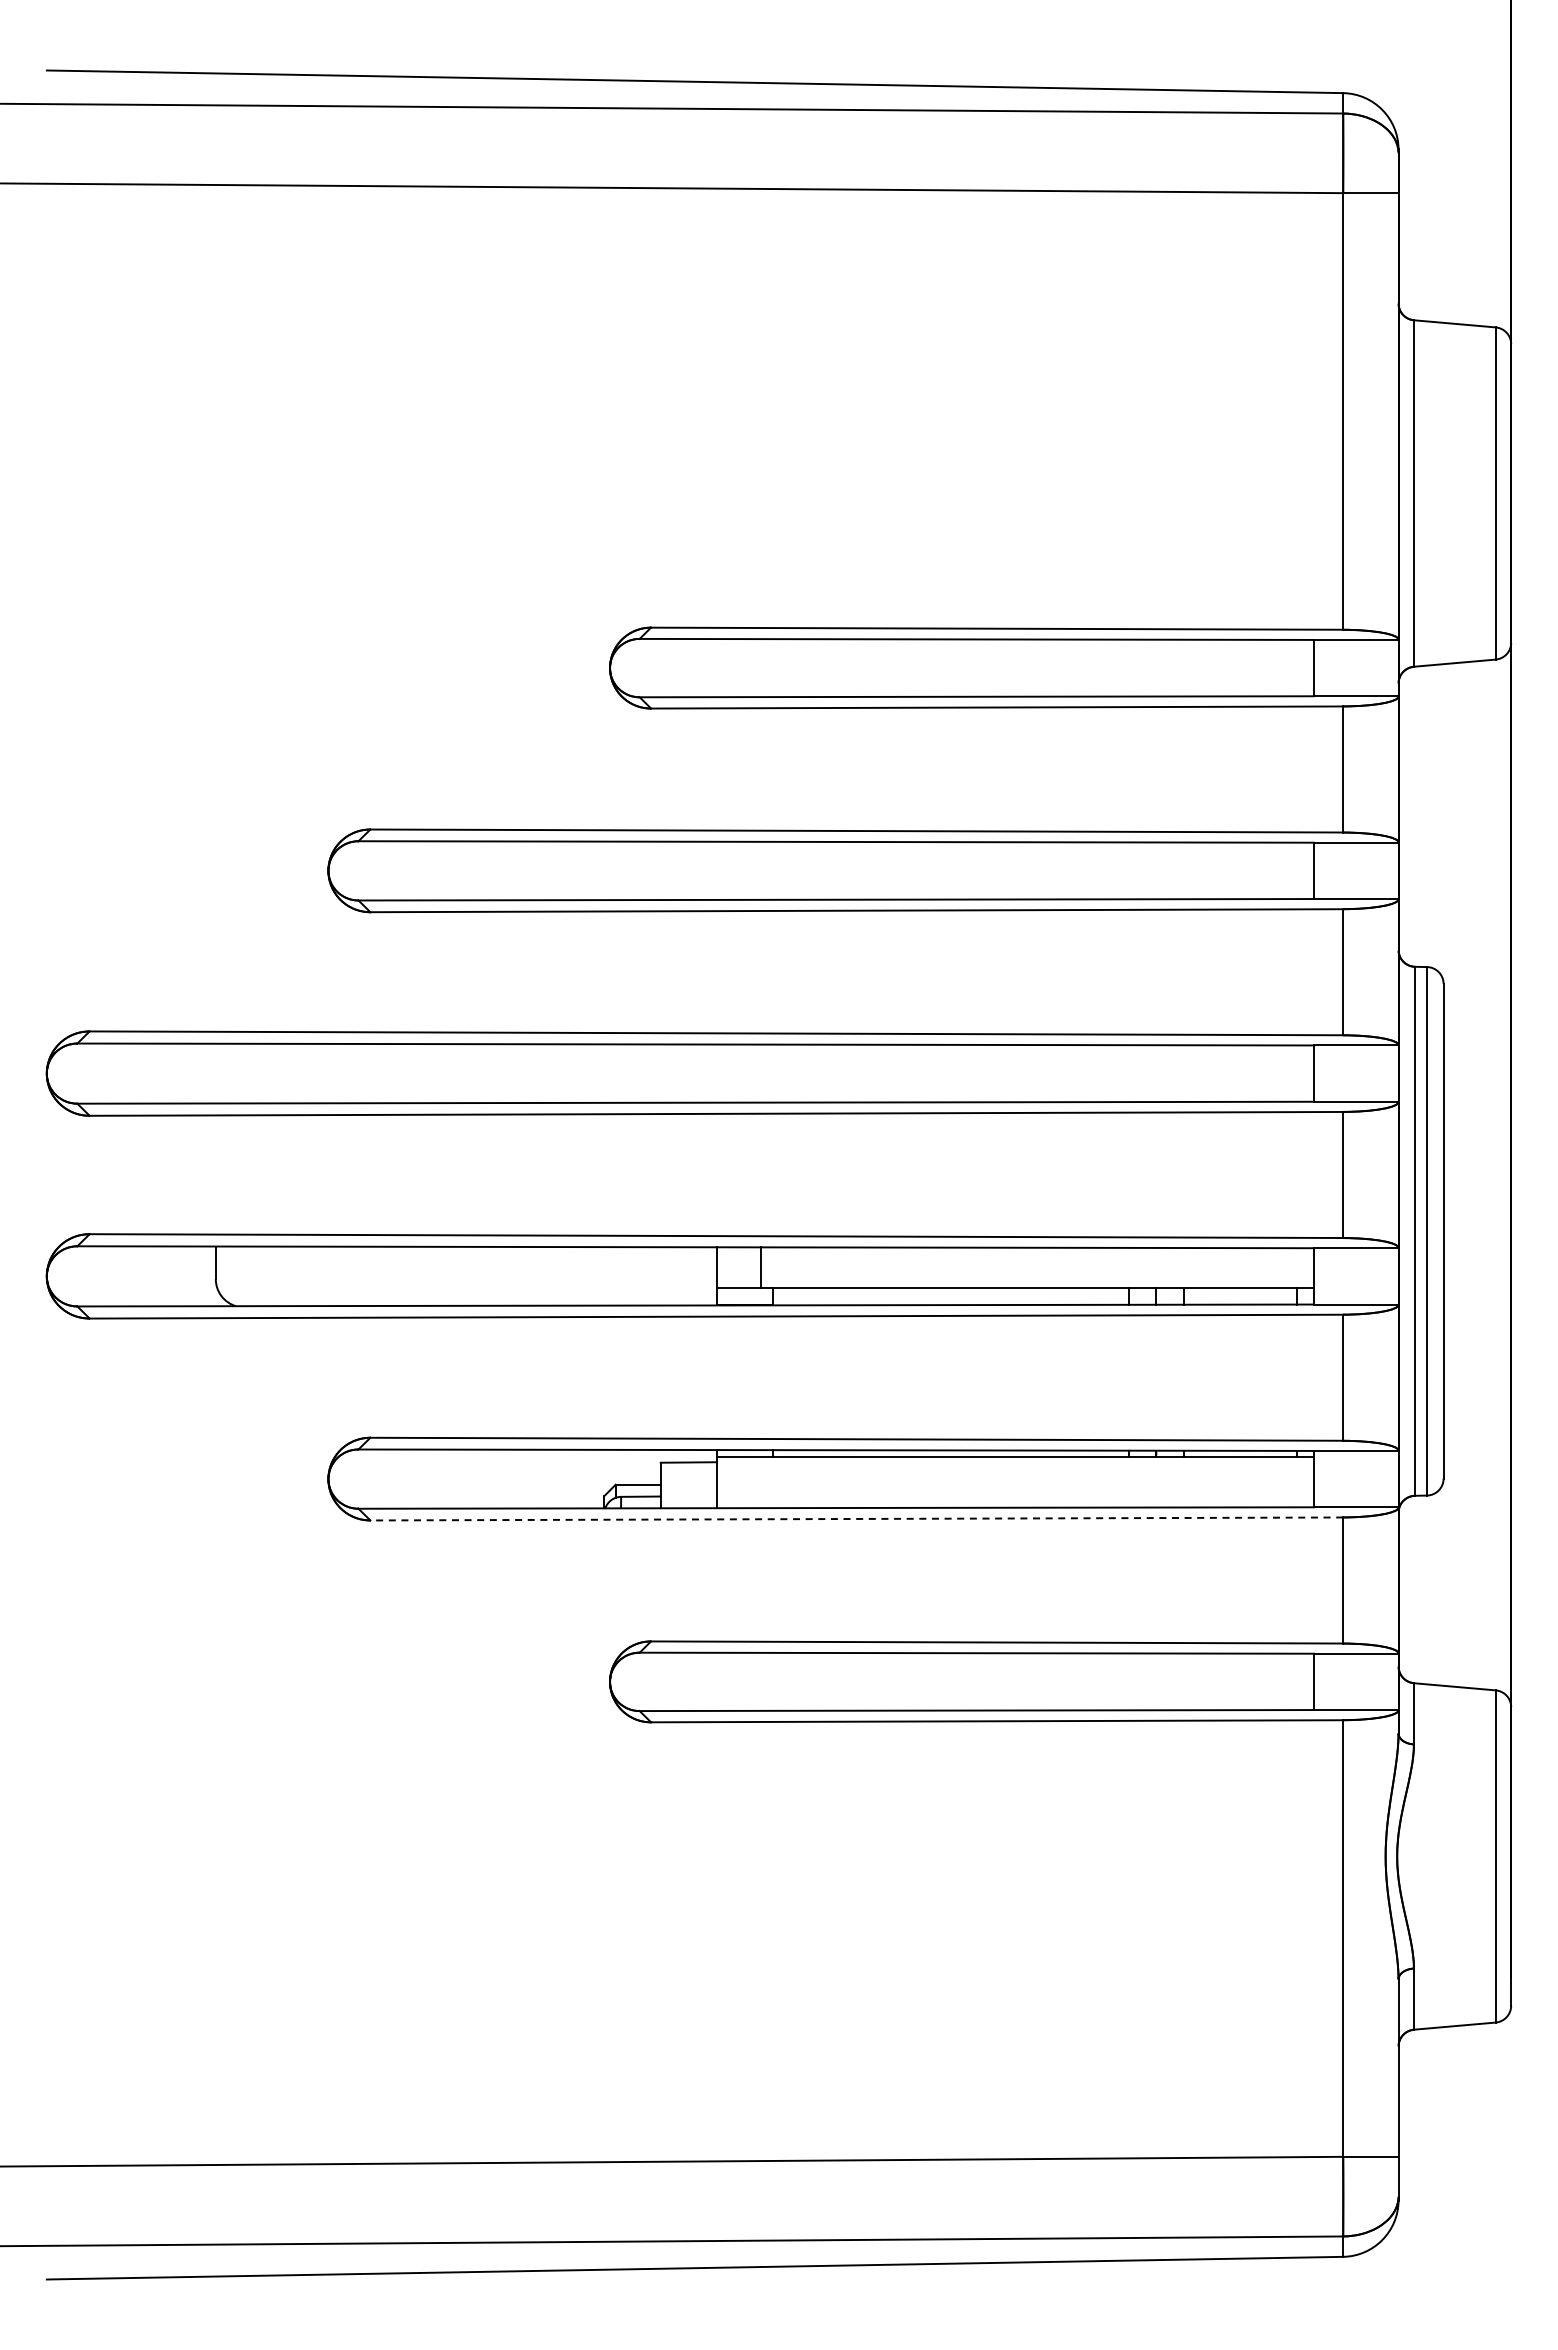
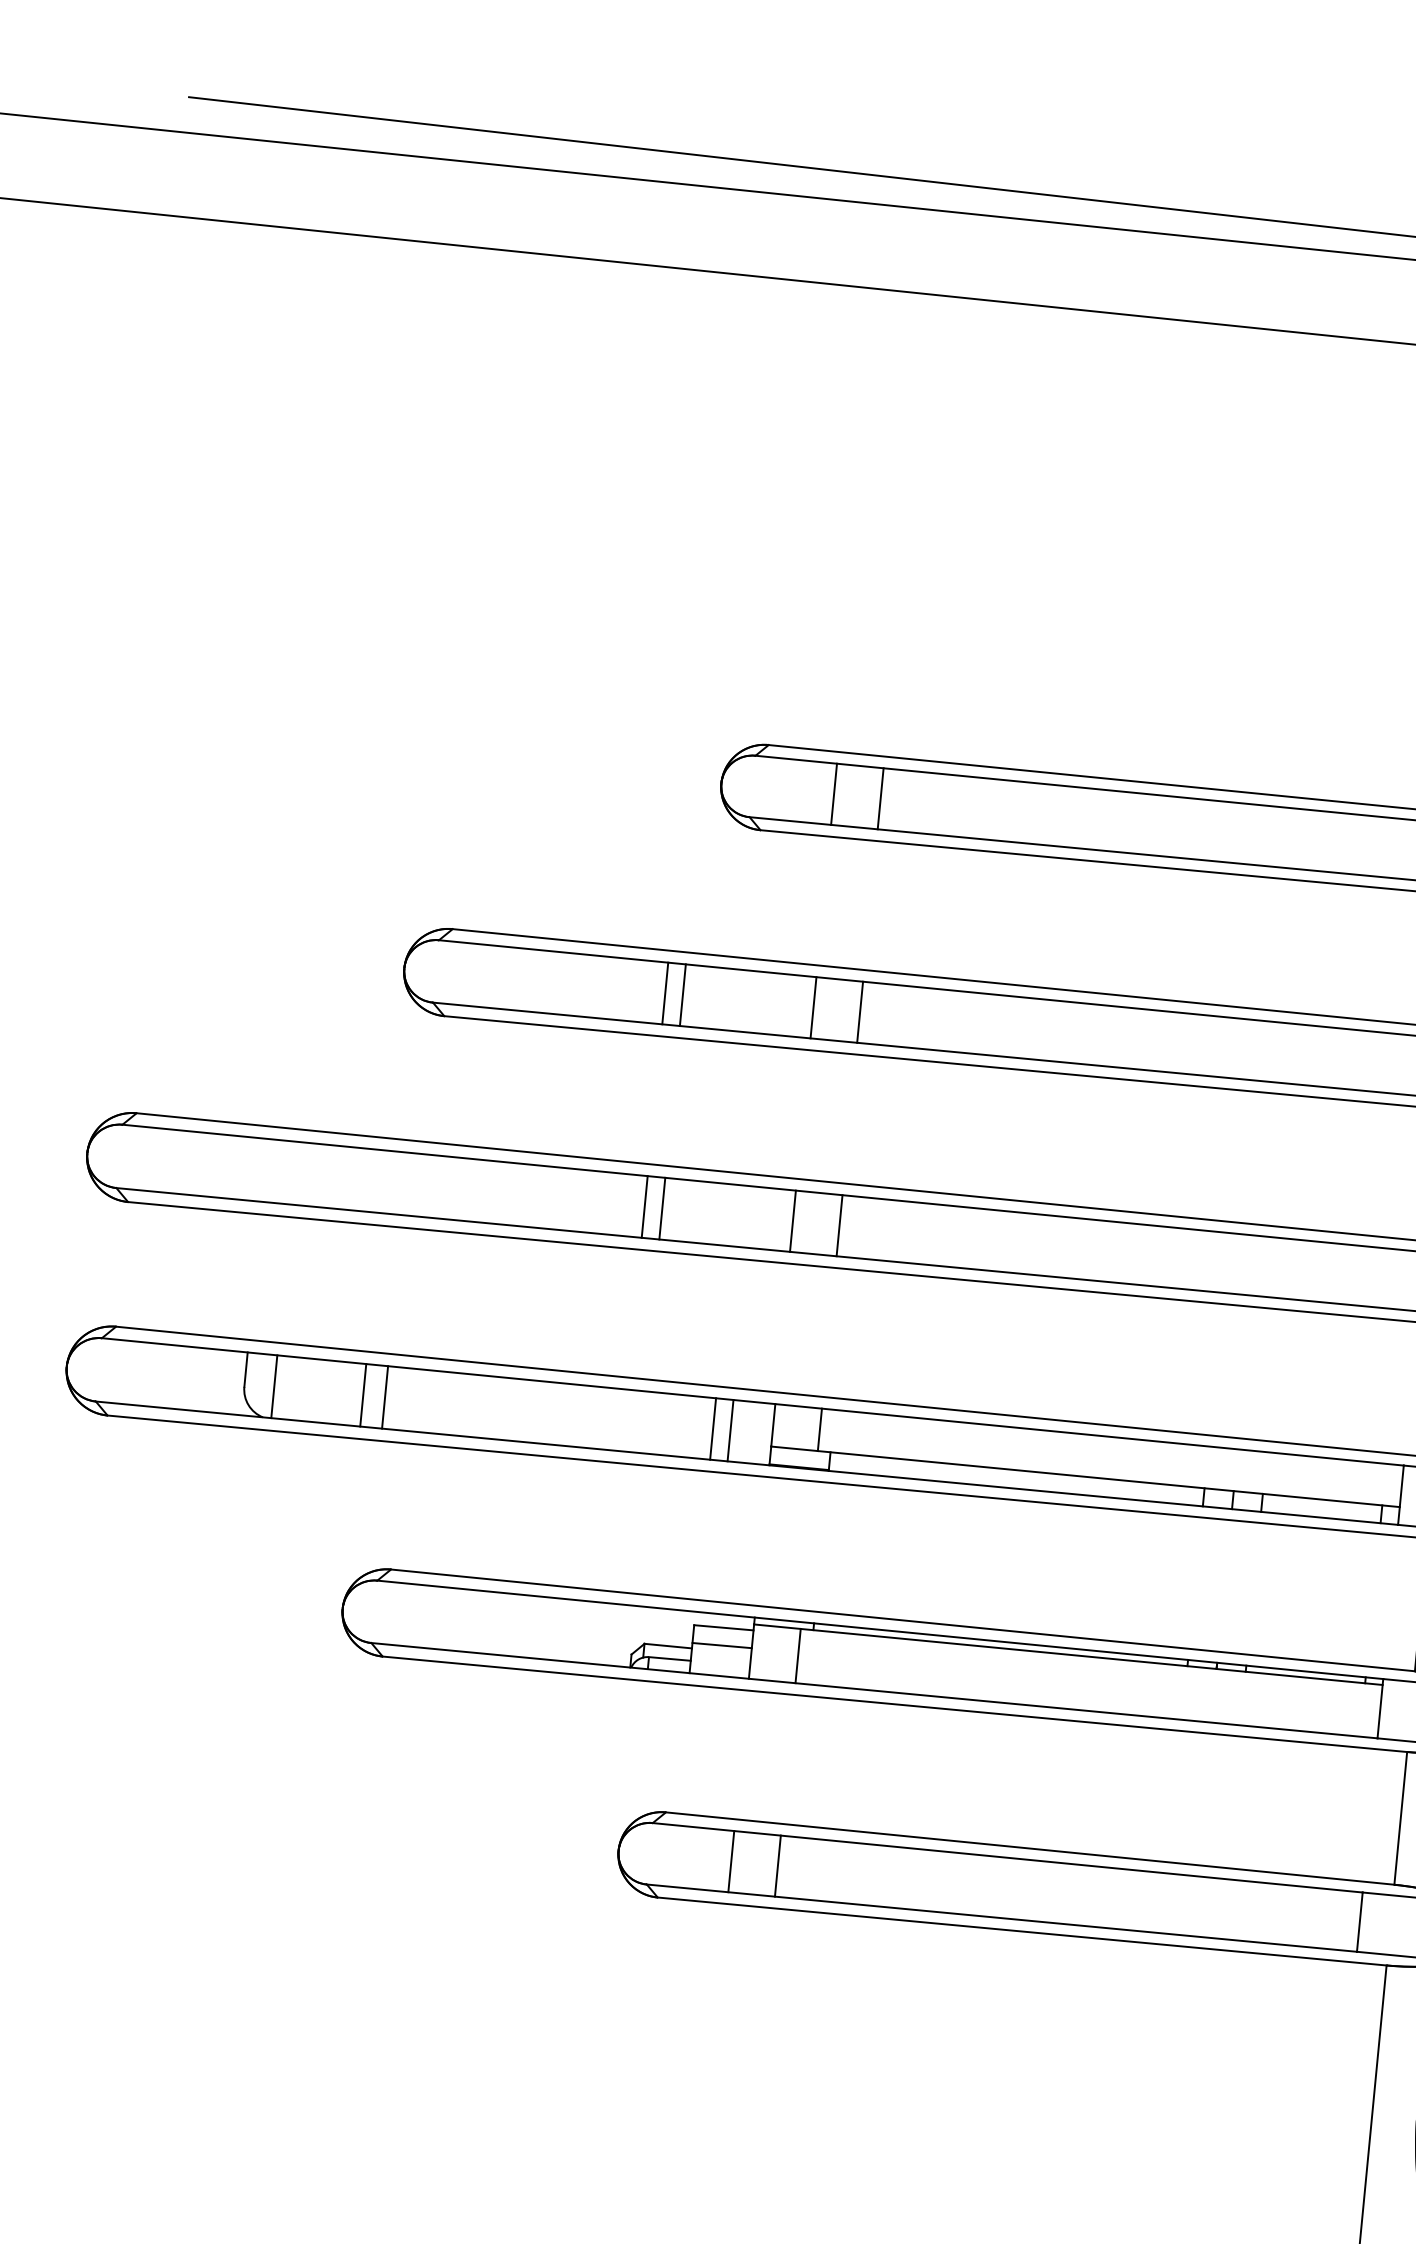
line: (717, 668) -> (834, 794), added
line: (761, 668) -> (880, 799), added
line: (576, 870) -> (665, 993), added
line: (592, 870) -> (682, 994), added
line: (717, 870) -> (814, 1007), added
line: (761, 870) -> (860, 1011), added
line: (576, 1073) -> (644, 1206), added
line: (592, 1073) -> (661, 1208), added
line: (717, 1073) -> (793, 1221), added
line: (761, 1073) -> (839, 1225), added
line: (243, 1276) -> (273, 1386), added
line: (328, 1276) -> (363, 1395), added
line: (349, 1276) -> (385, 1397), added
line: (660, 1276) -> (712, 1429), added
line: (677, 1276) -> (730, 1430), added
line: (688, 1479) -> (721, 1645), added
line: (761, 1482) -> (798, 1656), added
line: (856, 1518) -> (894, 1703), dashed -> solid
line: (717, 1681) -> (731, 1861), added
line: (761, 1681) -> (778, 1865), added

